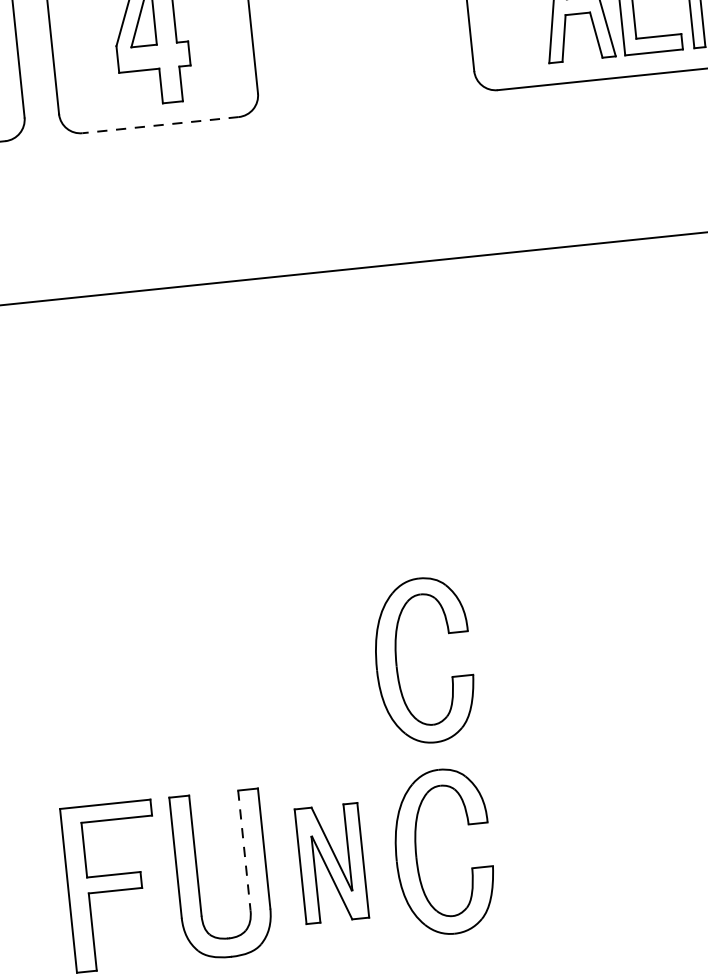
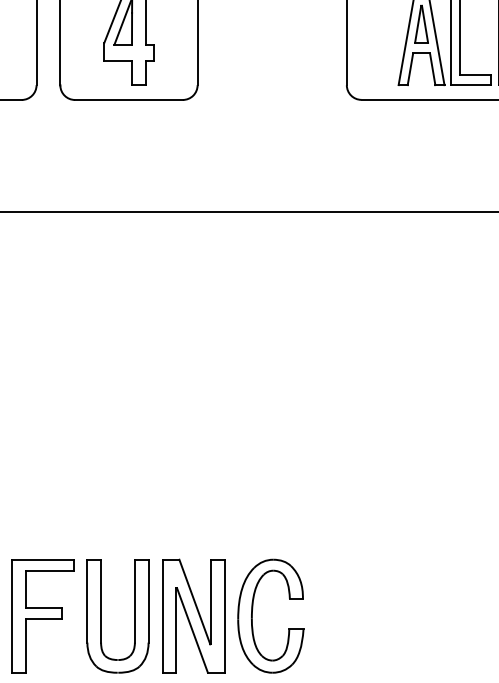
line: (159, 124) -> (128, 99), dashed -> solid
part: (397, 662) -> (252, 483), removed
line: (243, 851) -> (134, 601), dashed -> solid
part: (331, 862) -> (193, 615), size x1.43

